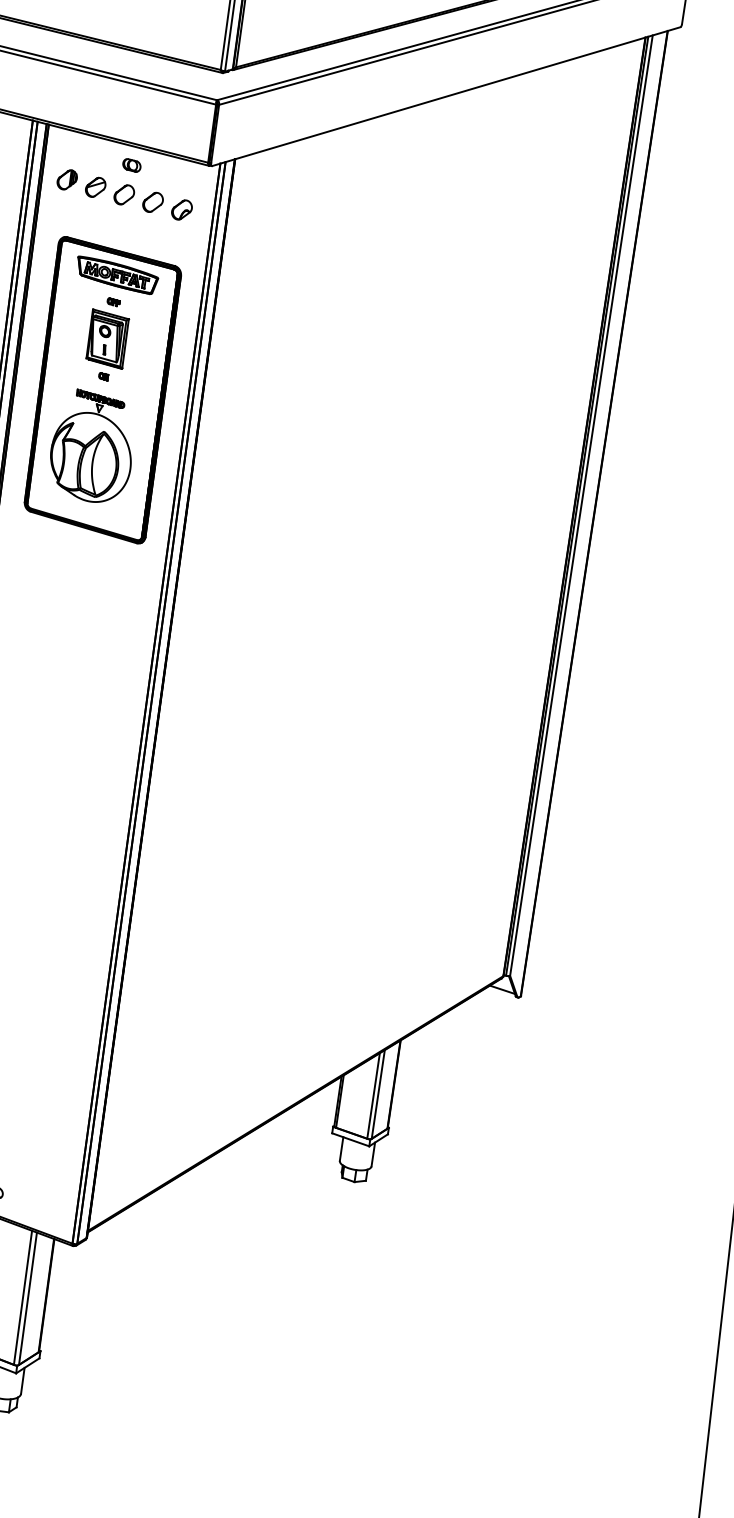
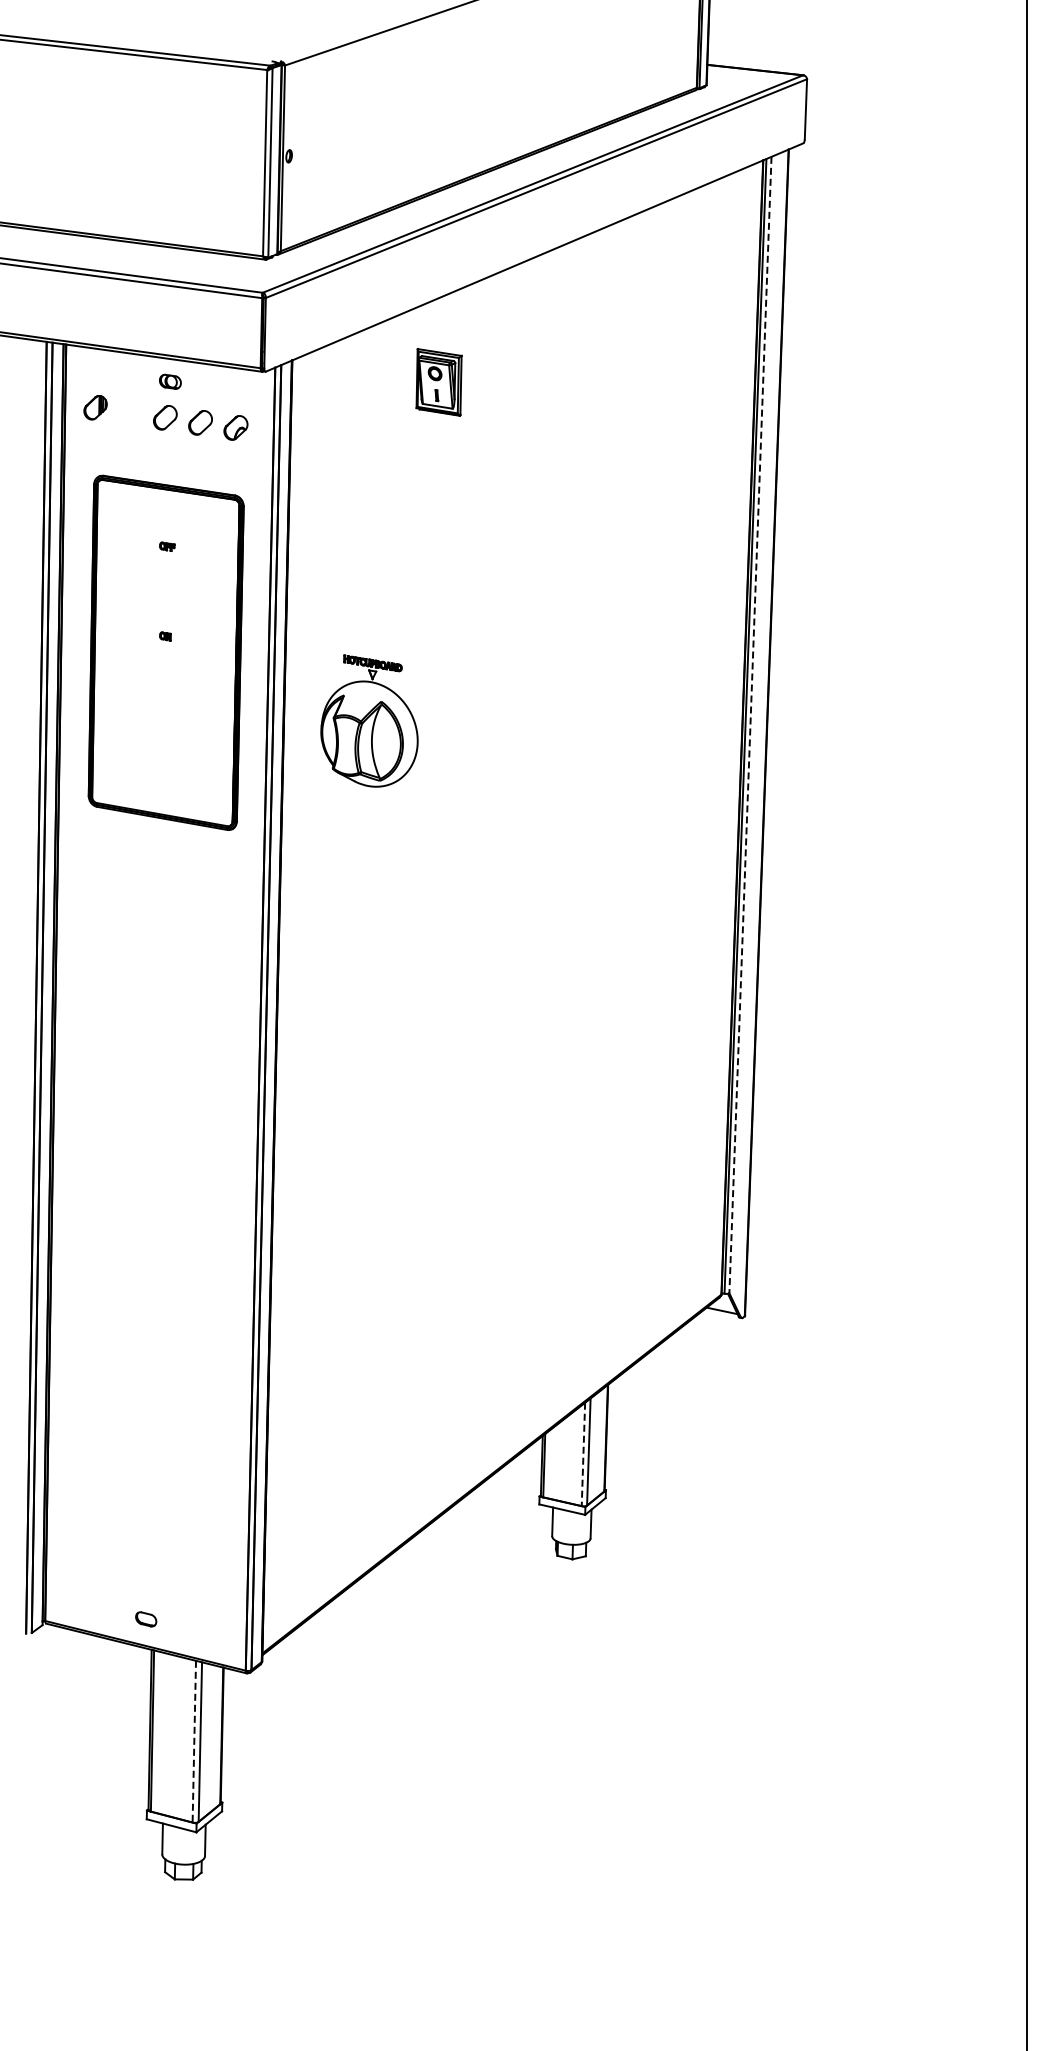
part: (95, 187) -> (130, 412), removed
part: (116, 275) -> (167, 514), removed
part: (107, 339) -> (438, 382), moved
part: (92, 446) -> (369, 720), moved
line: (581, 506) -> (750, 725), solid -> dashed
line: (373, 1096) -> (583, 1454), solid -> dashed
line: (23, 1297) -> (194, 1741), solid -> dashed

